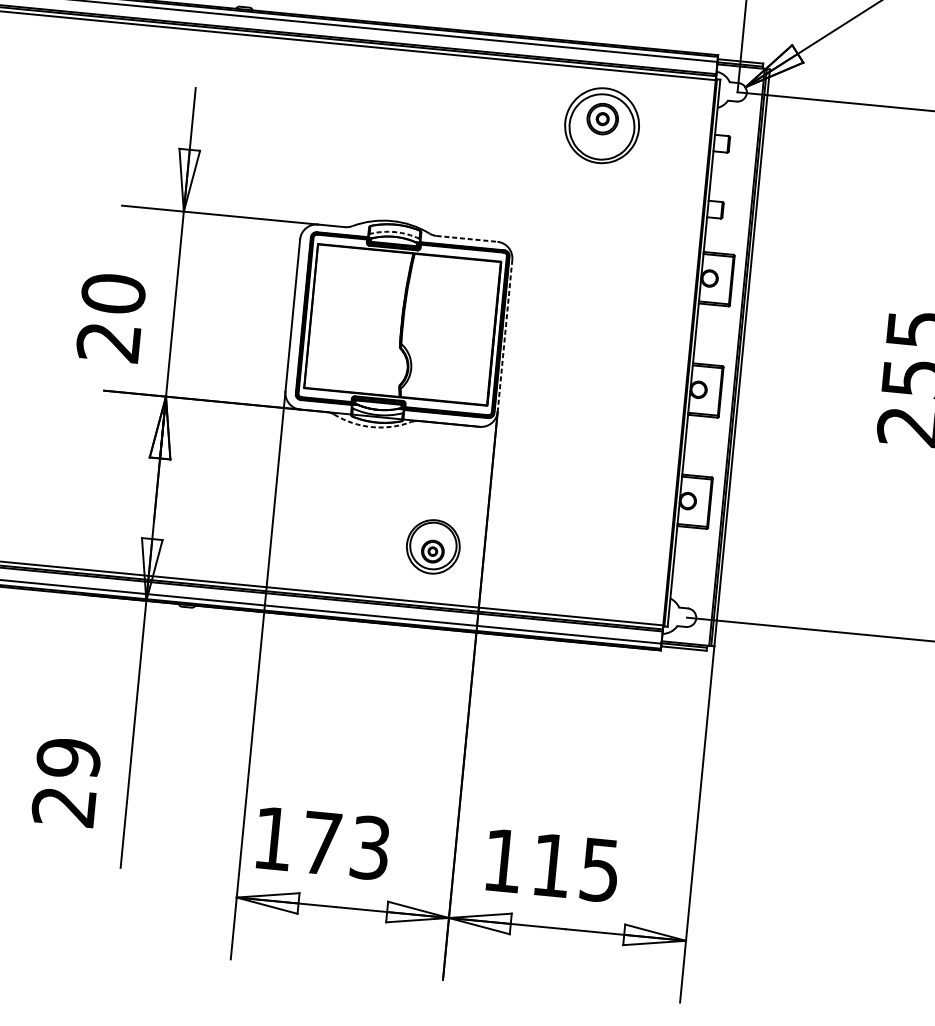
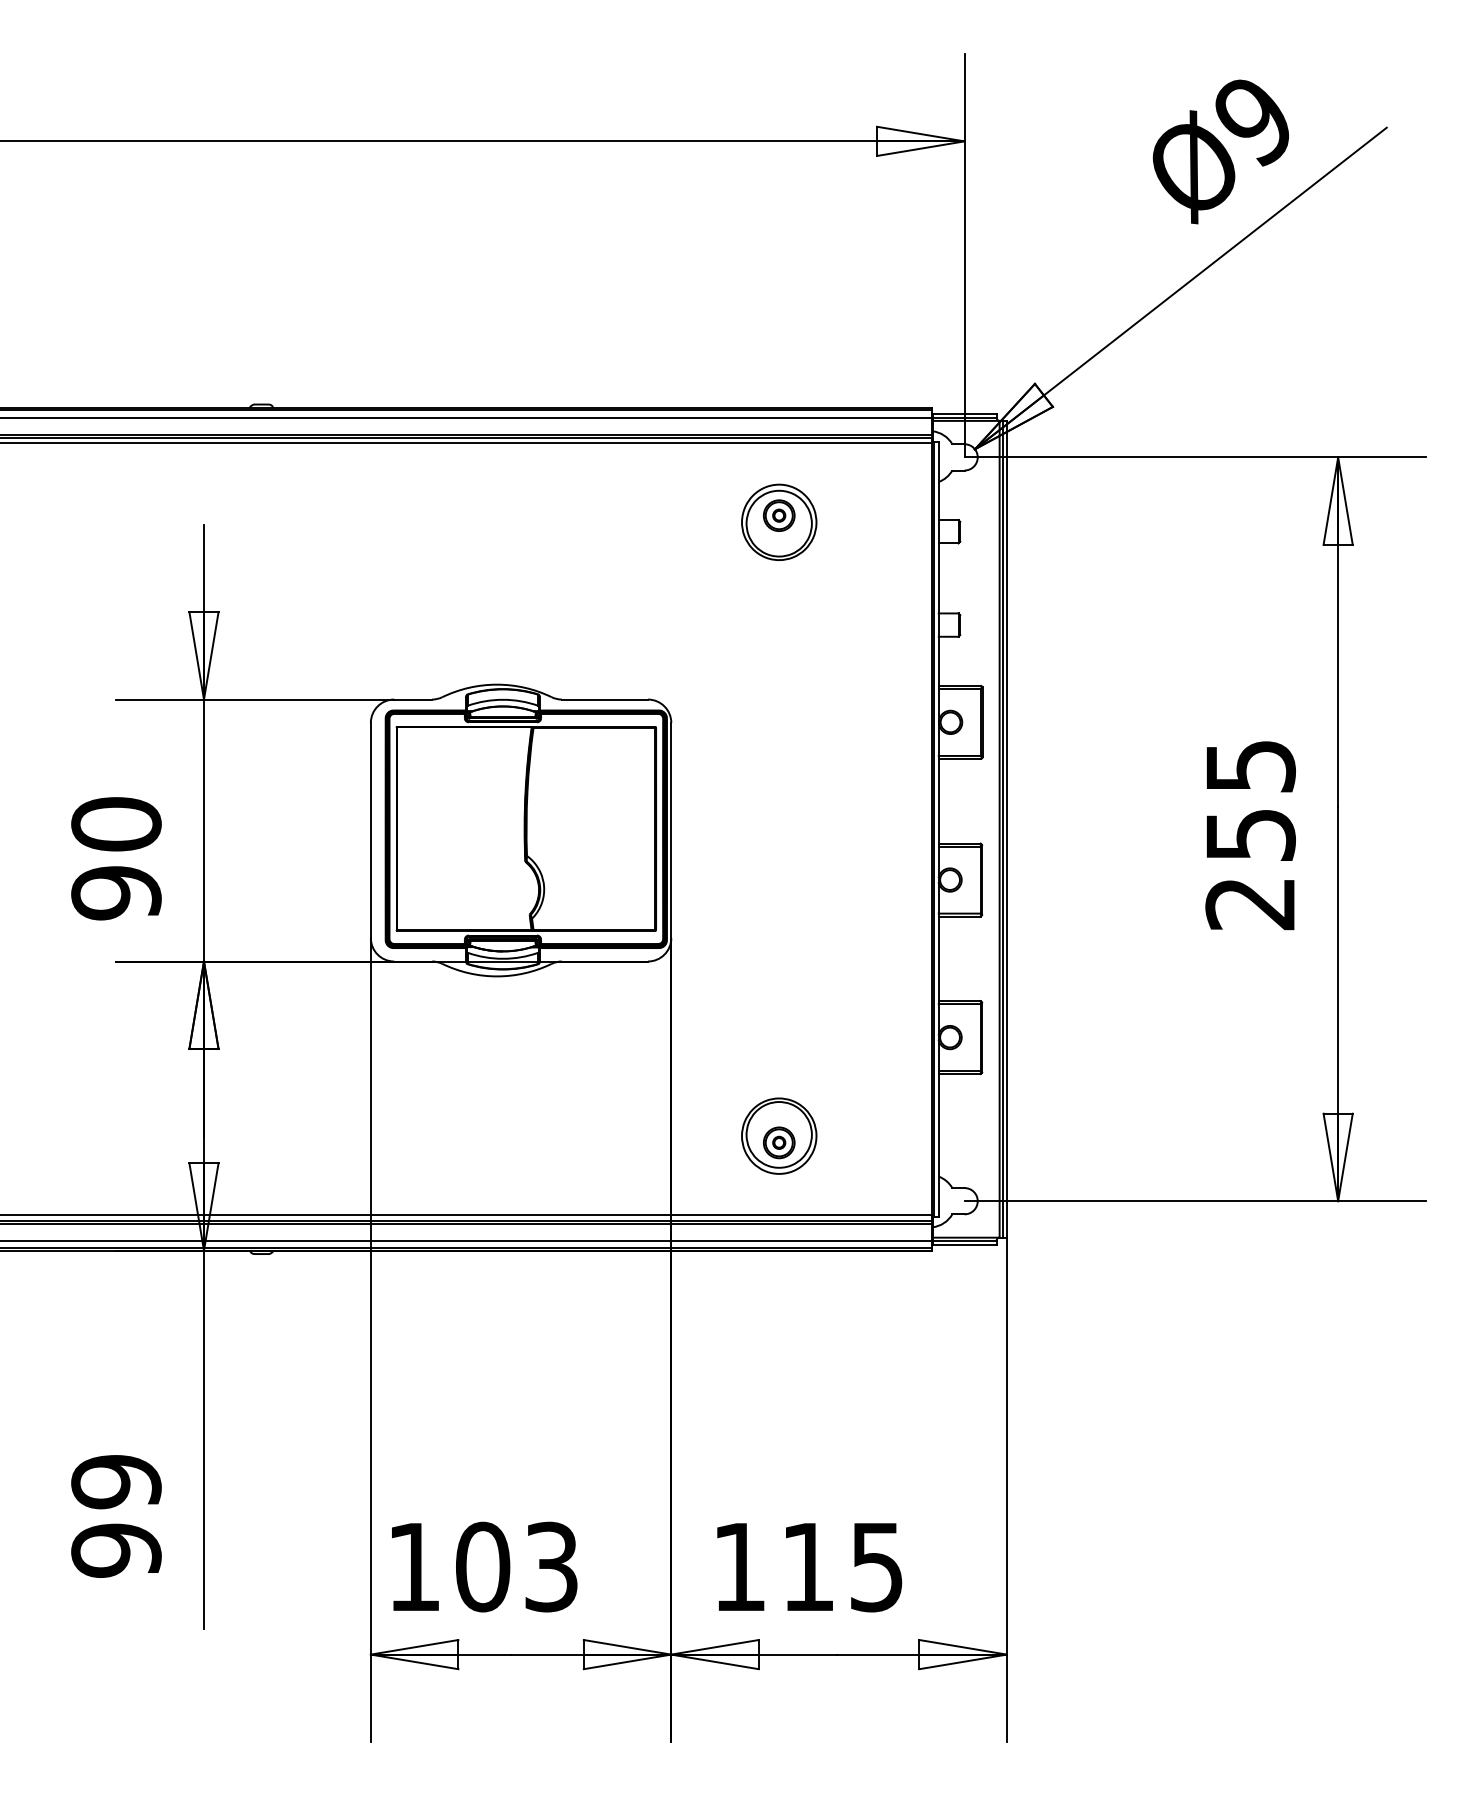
part: (602, 124) -> (779, 521), size x0.71
arc: (394, 231) -> (502, 699), dashed -> solid
line: (467, 238) -> (605, 699), dashed -> solid
line: (505, 335) -> (671, 830), dashed -> solid
text: (108, 342) -> (116, 893), 20 -> 90
arc: (372, 427) -> (497, 976), dashed -> solid
part: (433, 546) -> (779, 1135), moved
text: (64, 806) -> (116, 1550), 29 -> 99
text: (322, 842) -> (483, 1566), 173 -> 103

